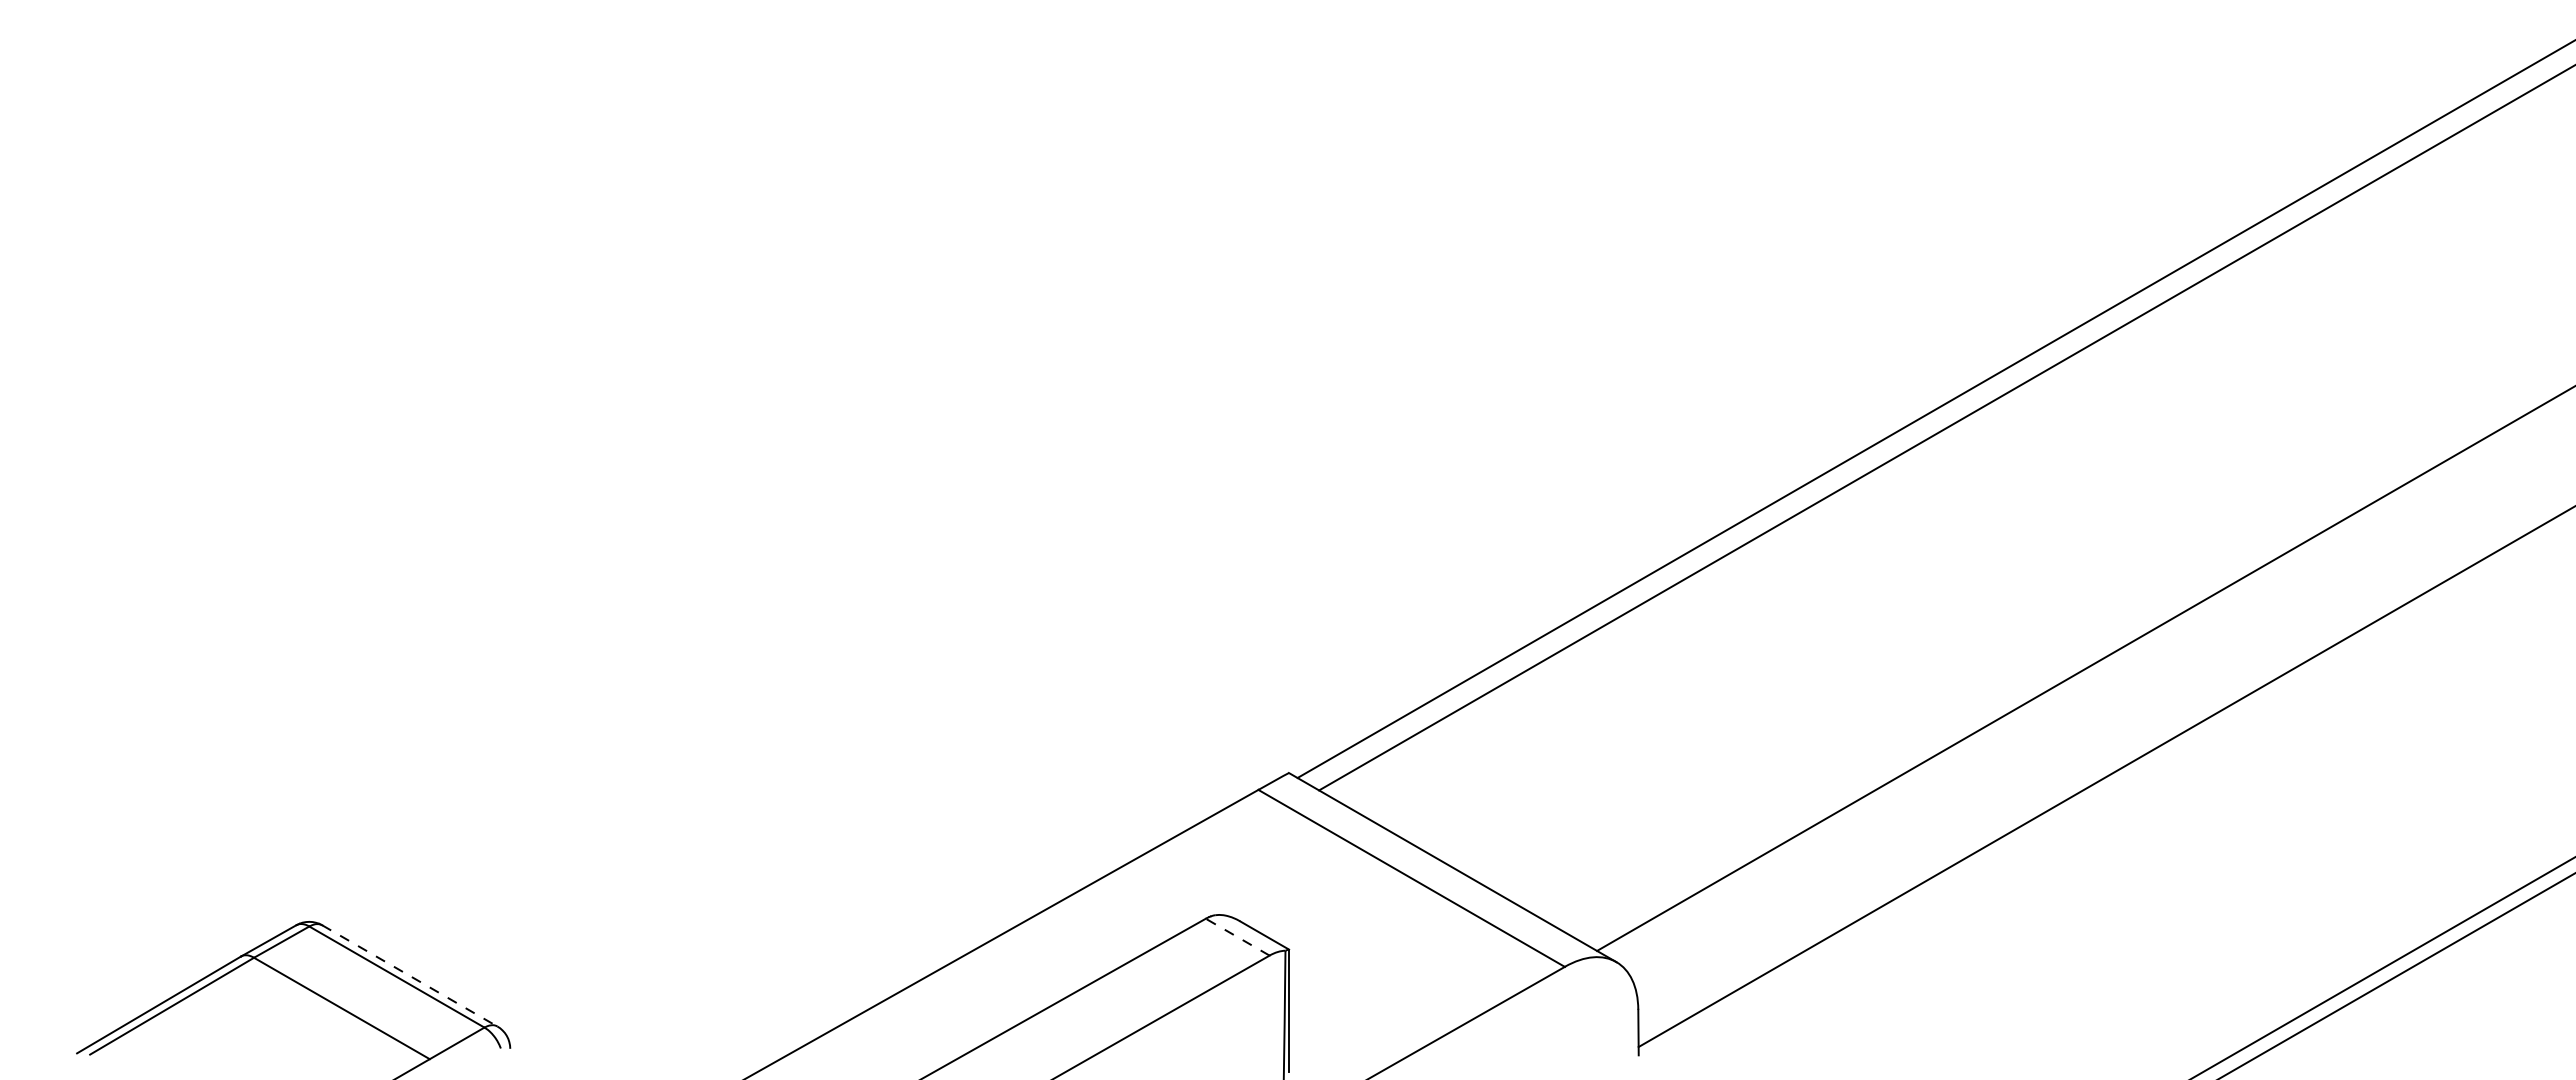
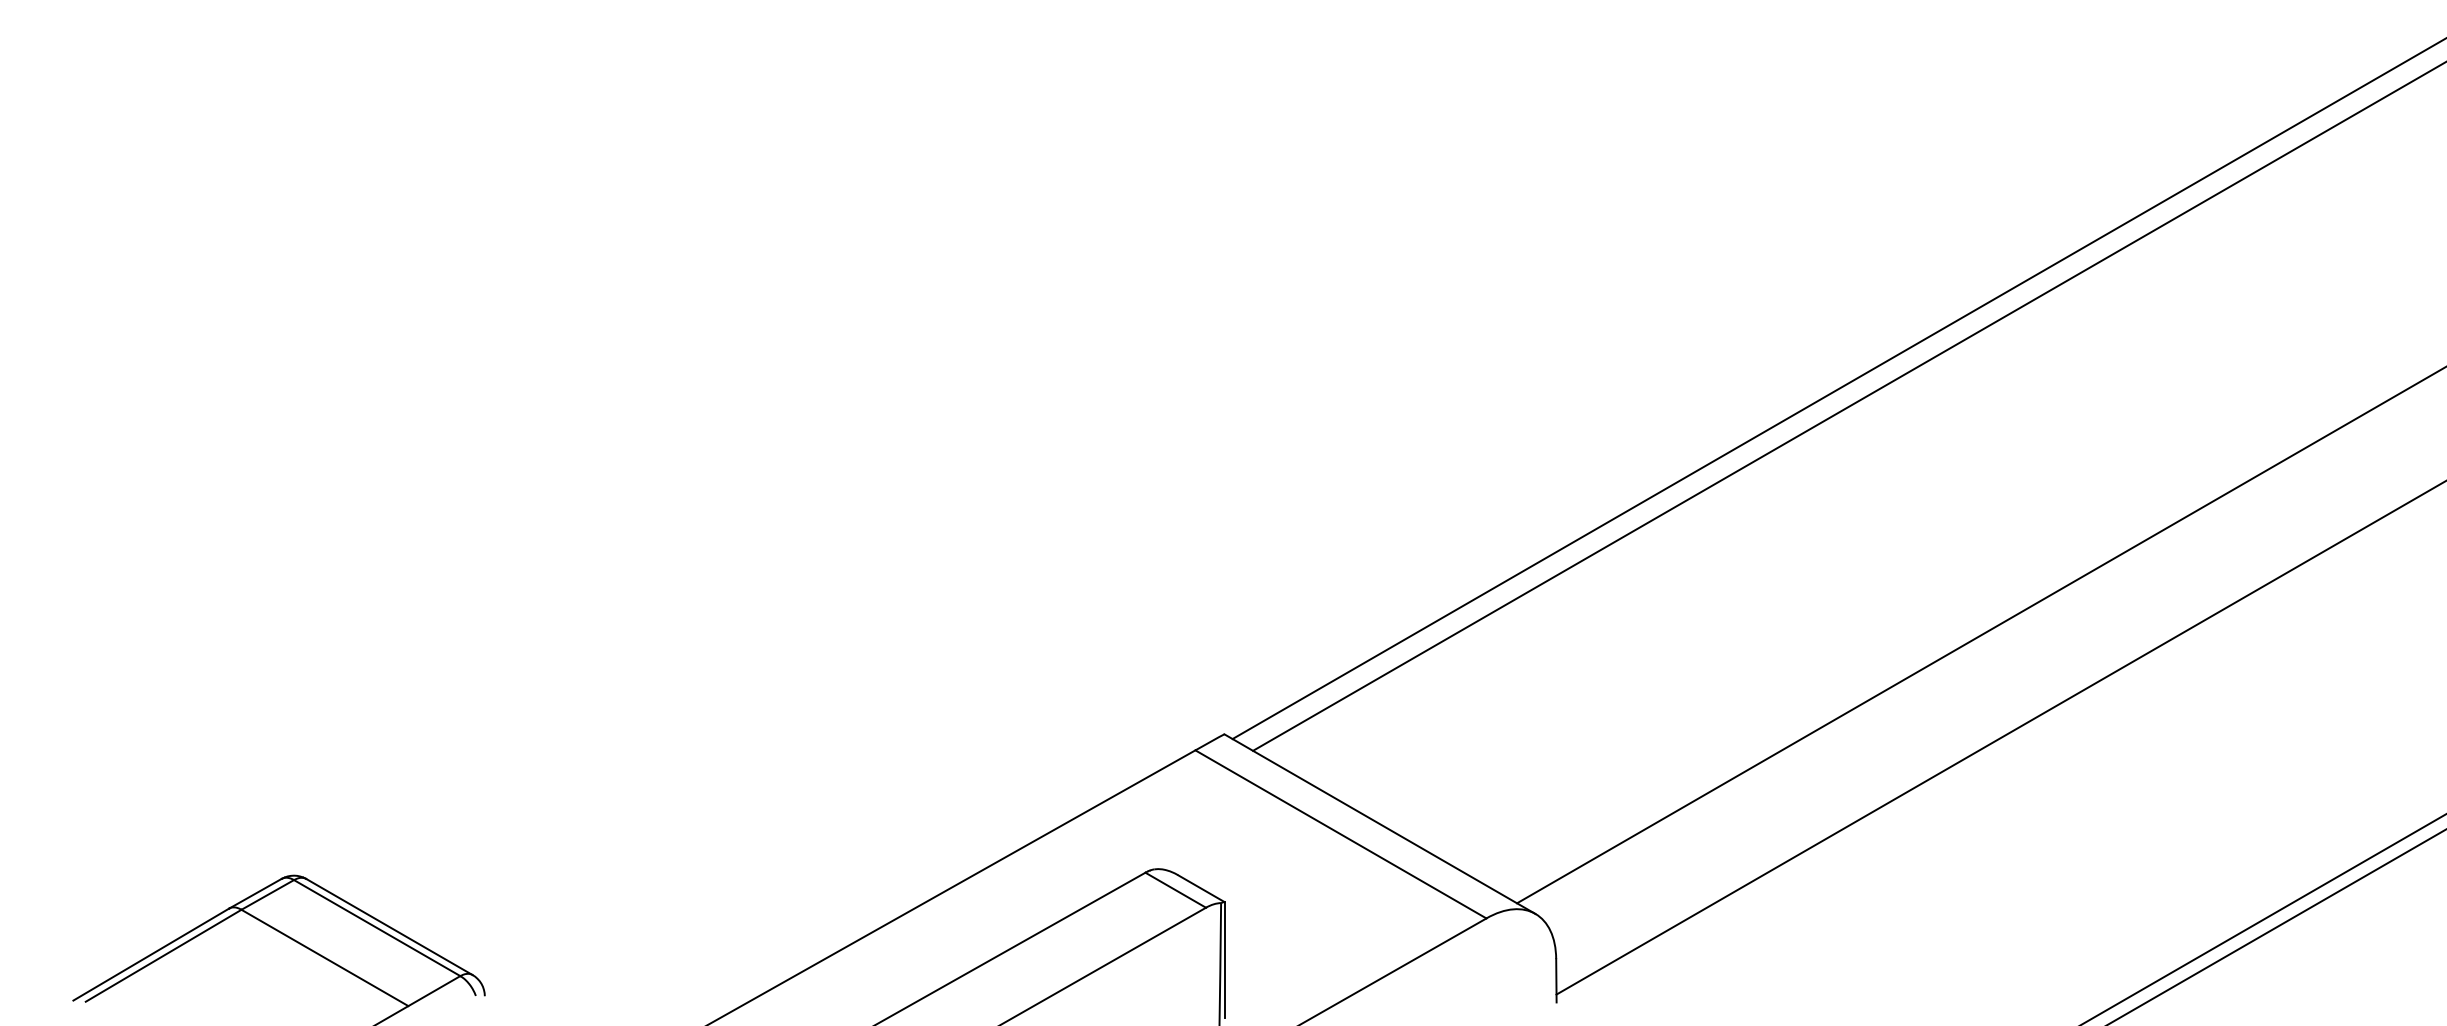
line: (1237, 937) -> (1175, 890), dashed -> solid
line: (409, 976) -> (389, 927), dashed -> solid

